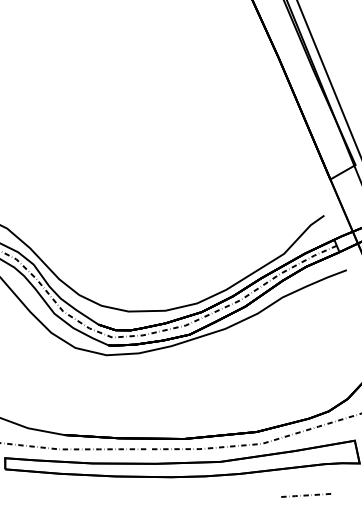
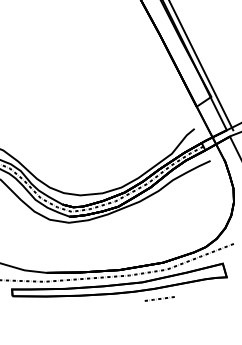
line: (305, 494) -> (159, 298), moved

